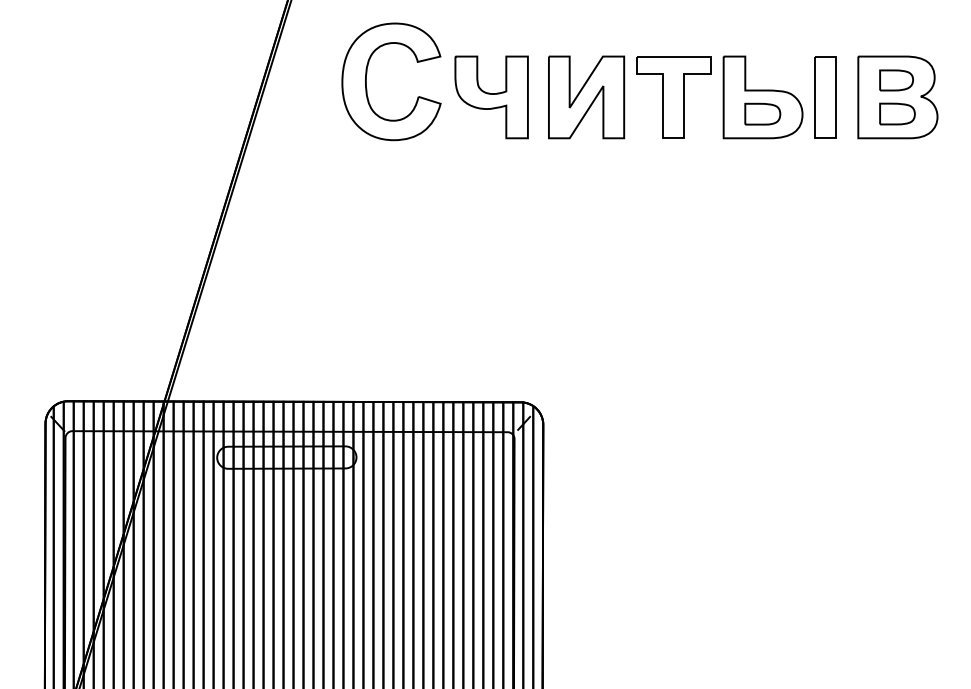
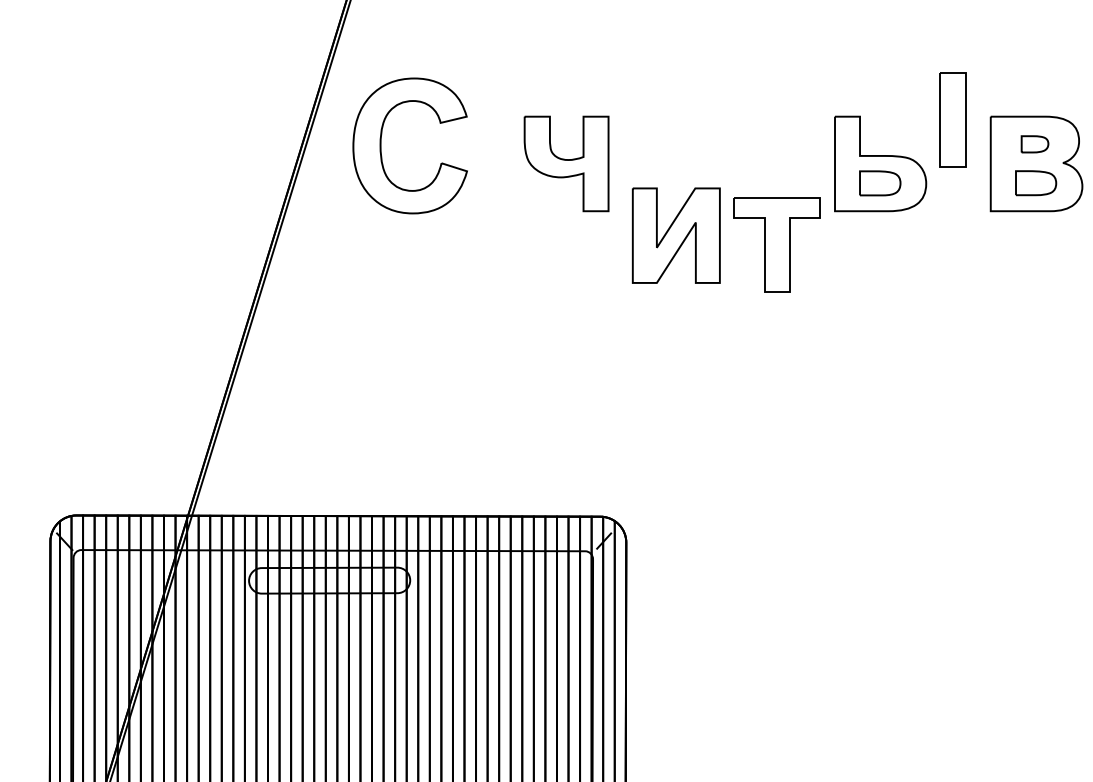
part: (896, 80) -> (1034, 144), size x0.7
part: (366, 81) -> (381, 145), moved
part: (586, 97) -> (676, 235), moved
part: (673, 97) -> (776, 245), moved
part: (825, 97) -> (952, 120), moved

